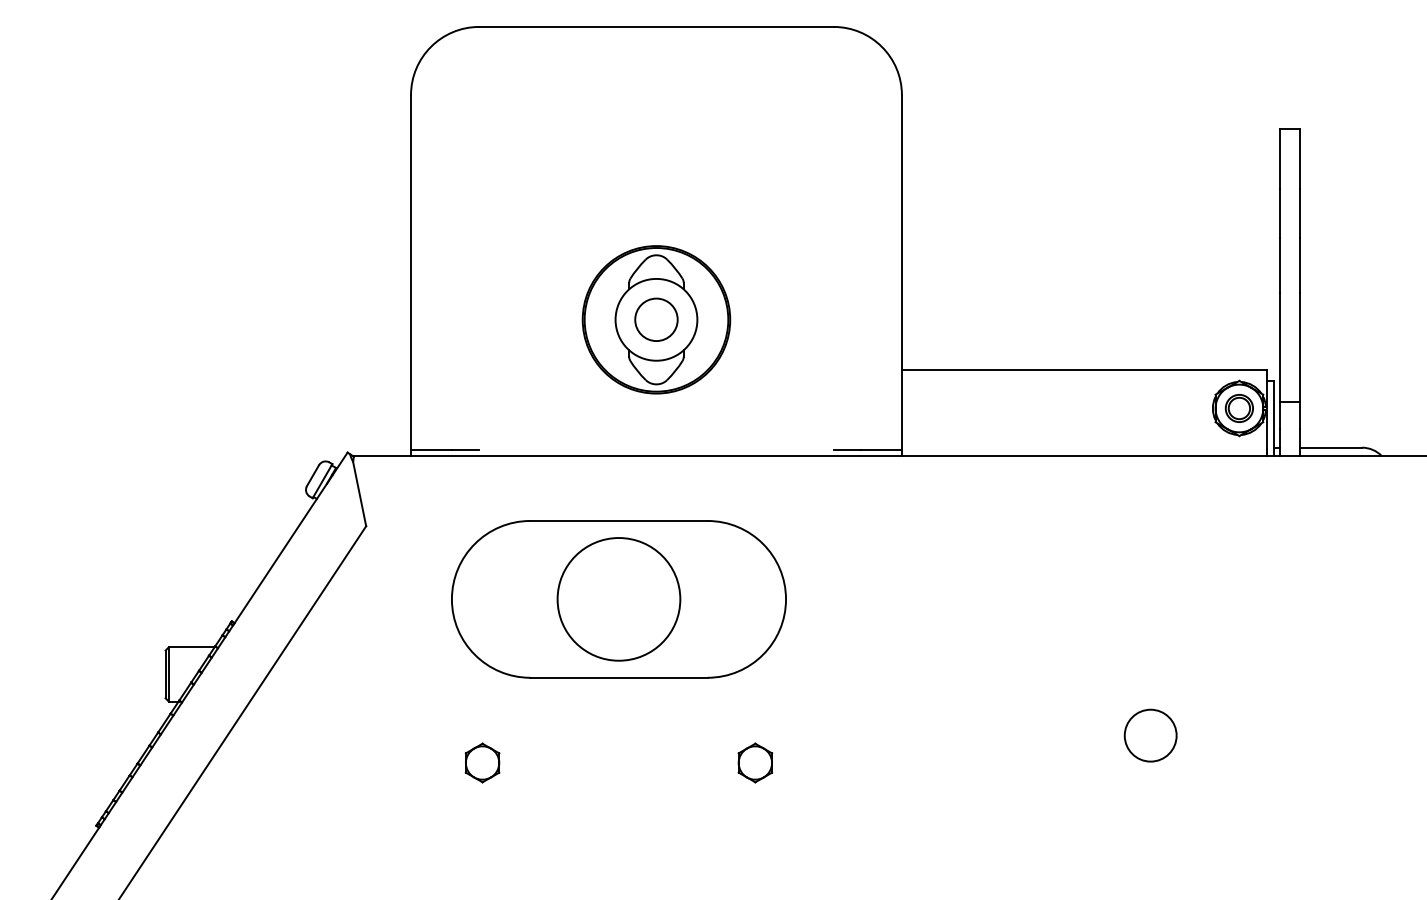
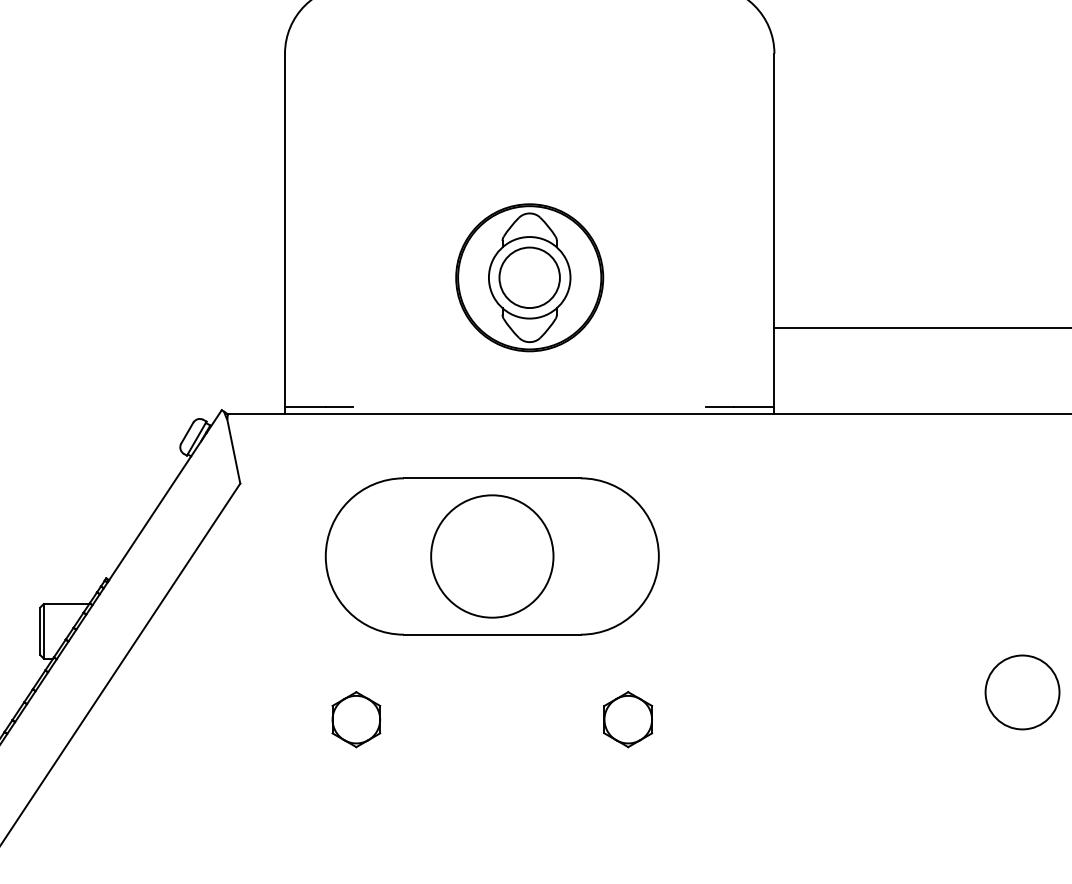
circle: (656, 319) -> (529, 277), size x1.43
circle: (1150, 735) -> (1022, 692), size x1.43
part: (482, 762) -> (356, 719), size x1.43
part: (755, 762) -> (628, 719), size x1.43

